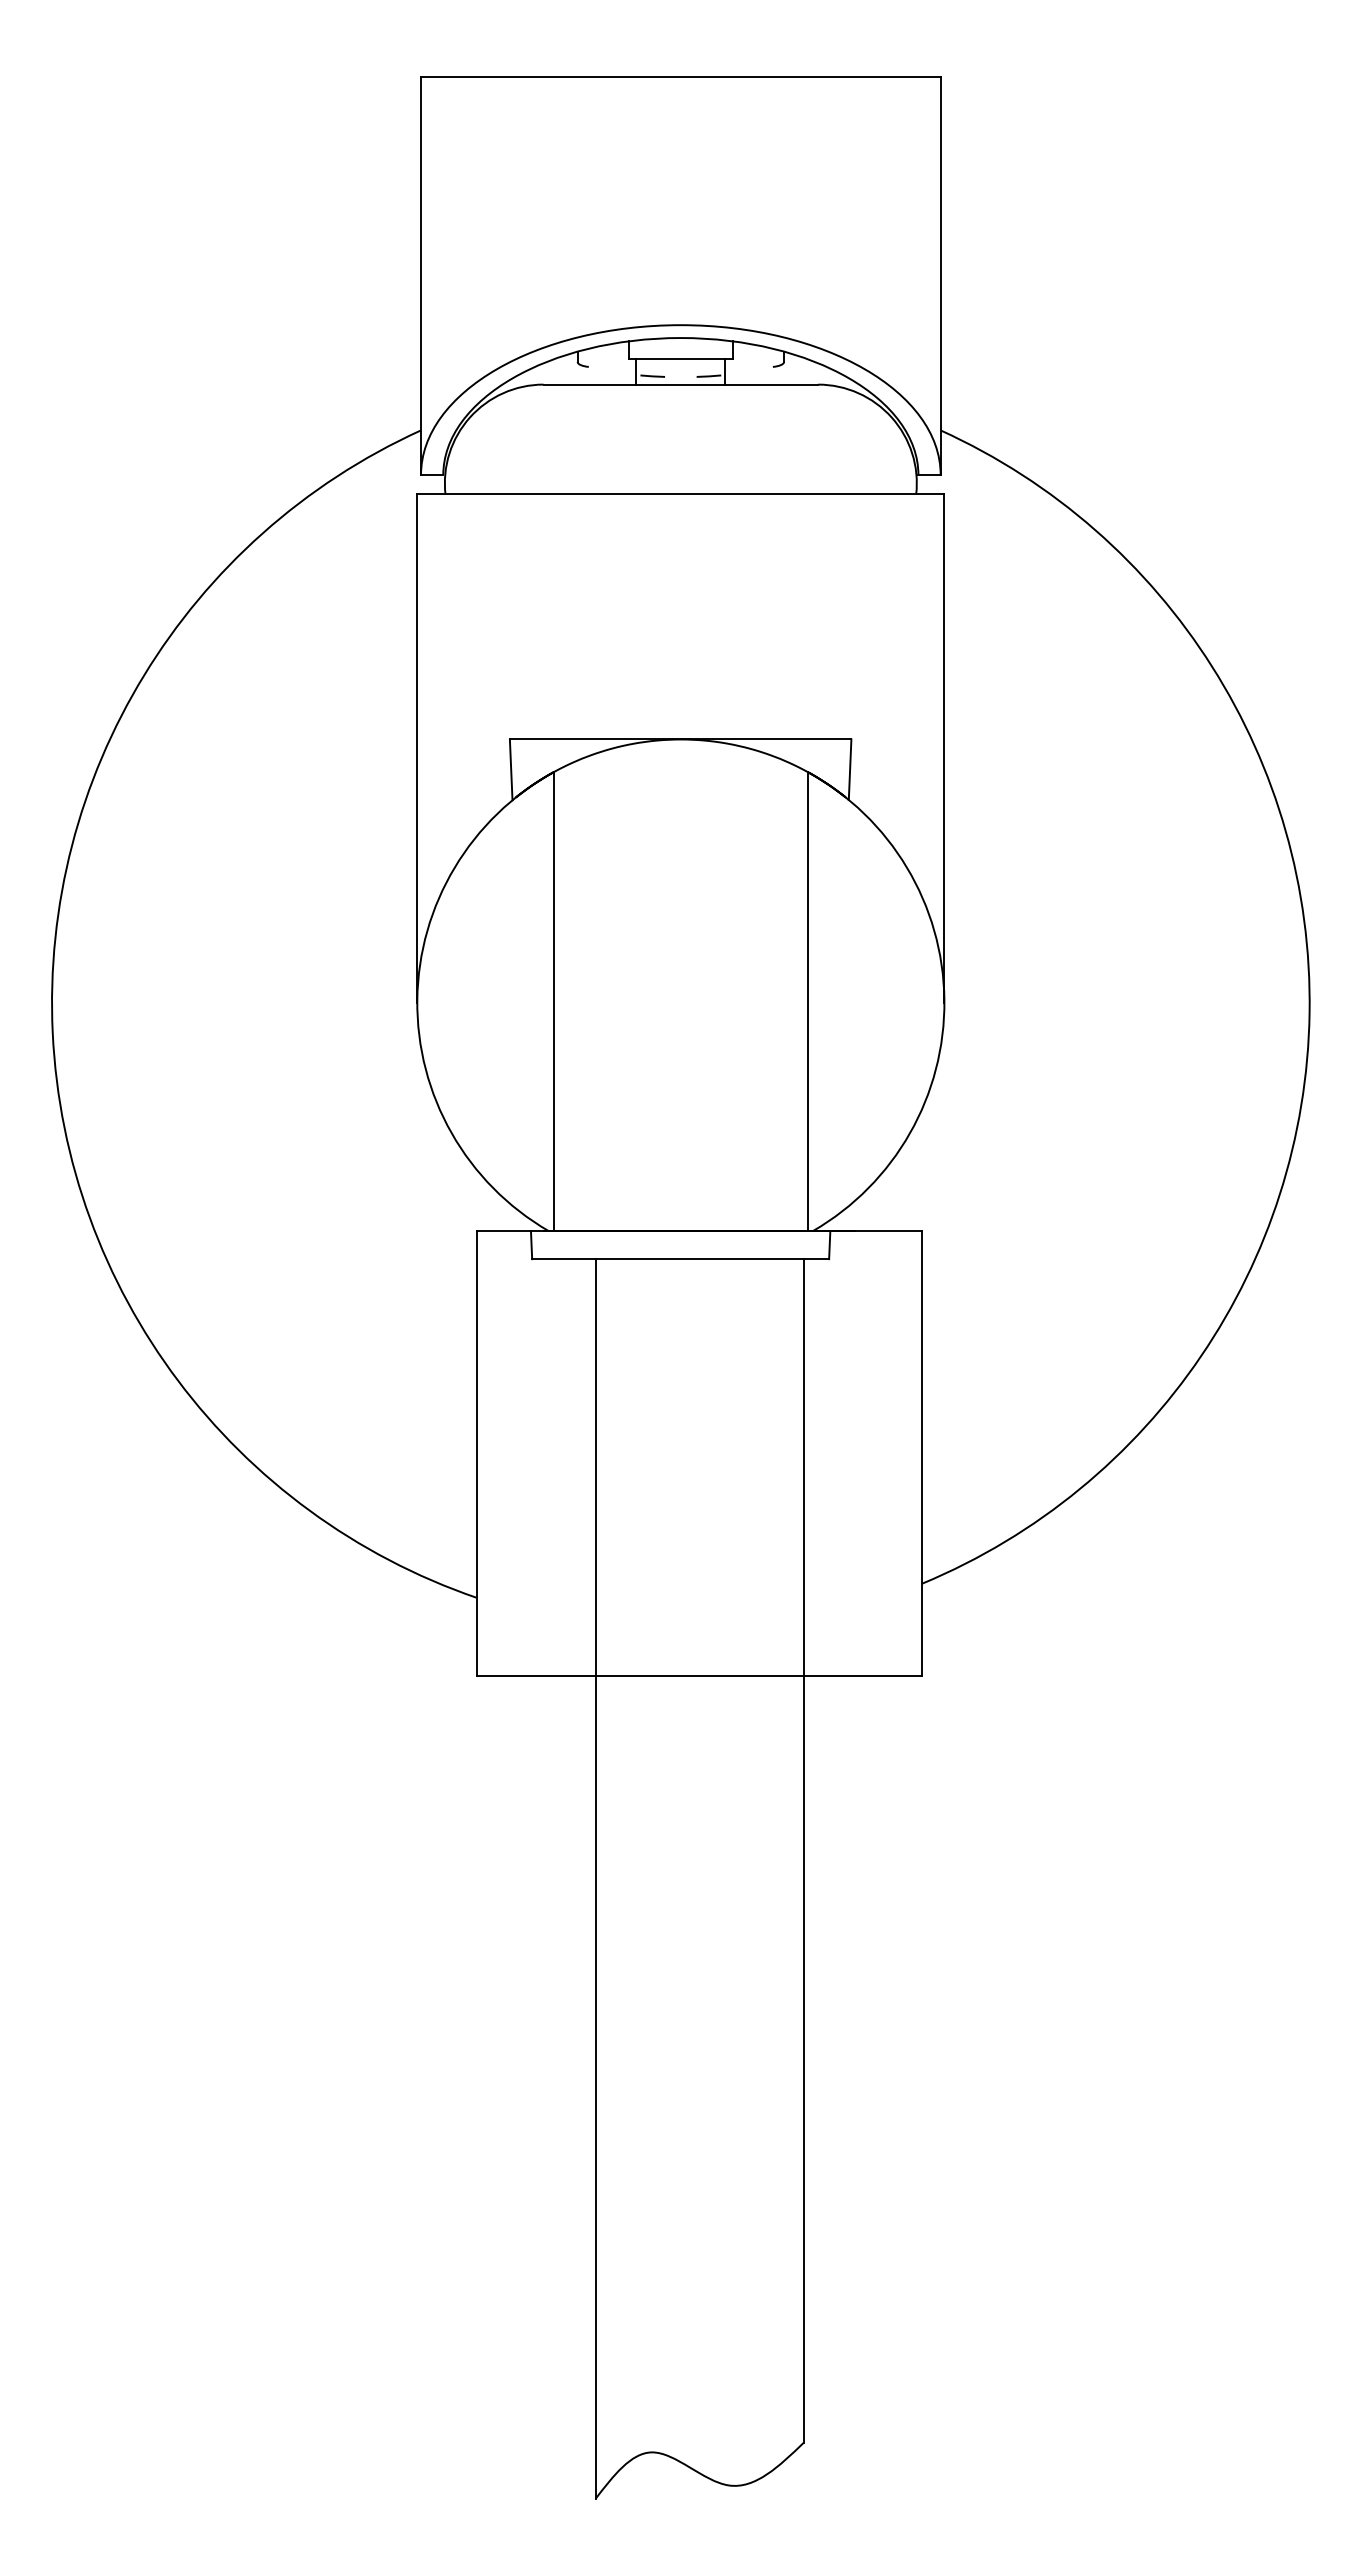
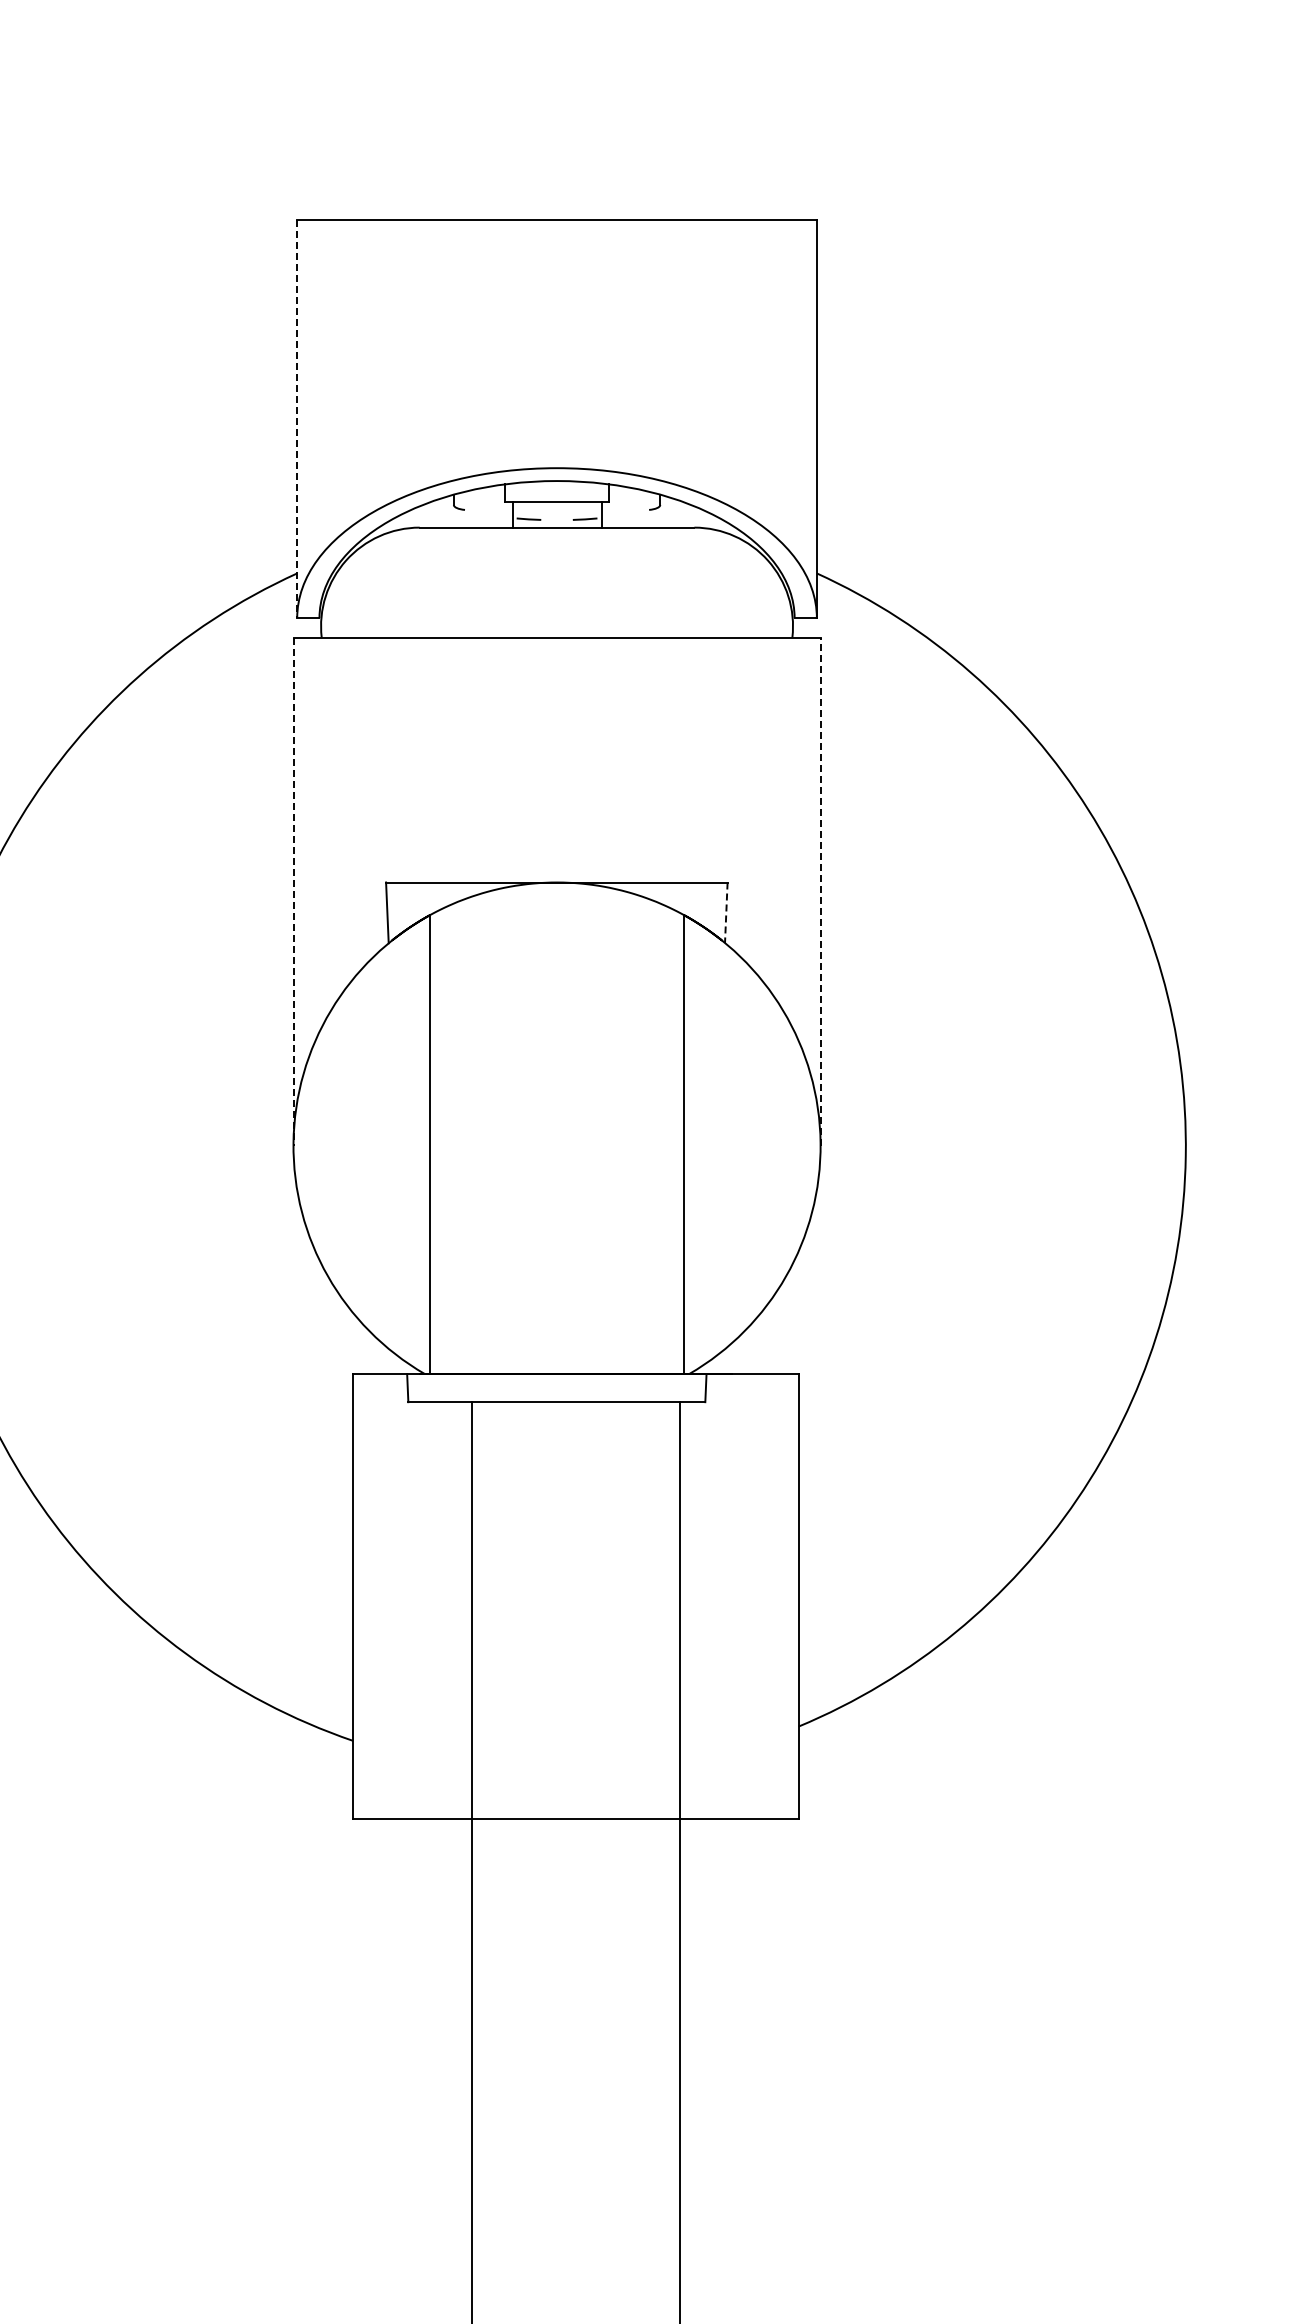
line: (421, 276) -> (297, 419), solid -> dashed
line: (944, 748) -> (820, 891), solid -> dashed
line: (417, 749) -> (293, 892), solid -> dashed
line: (850, 770) -> (726, 913), solid -> dashed

